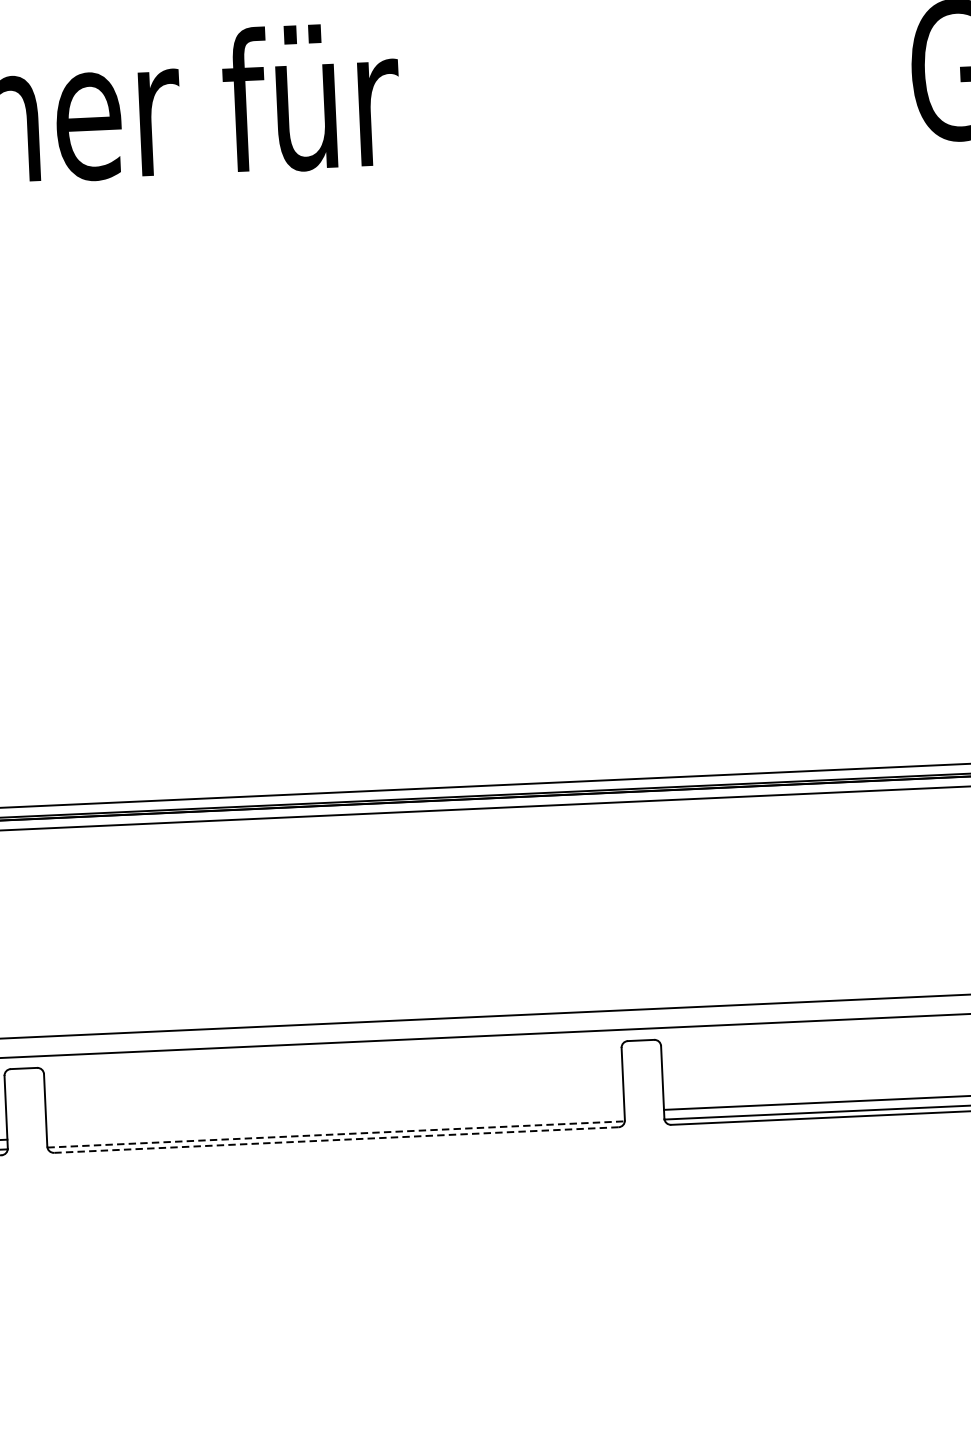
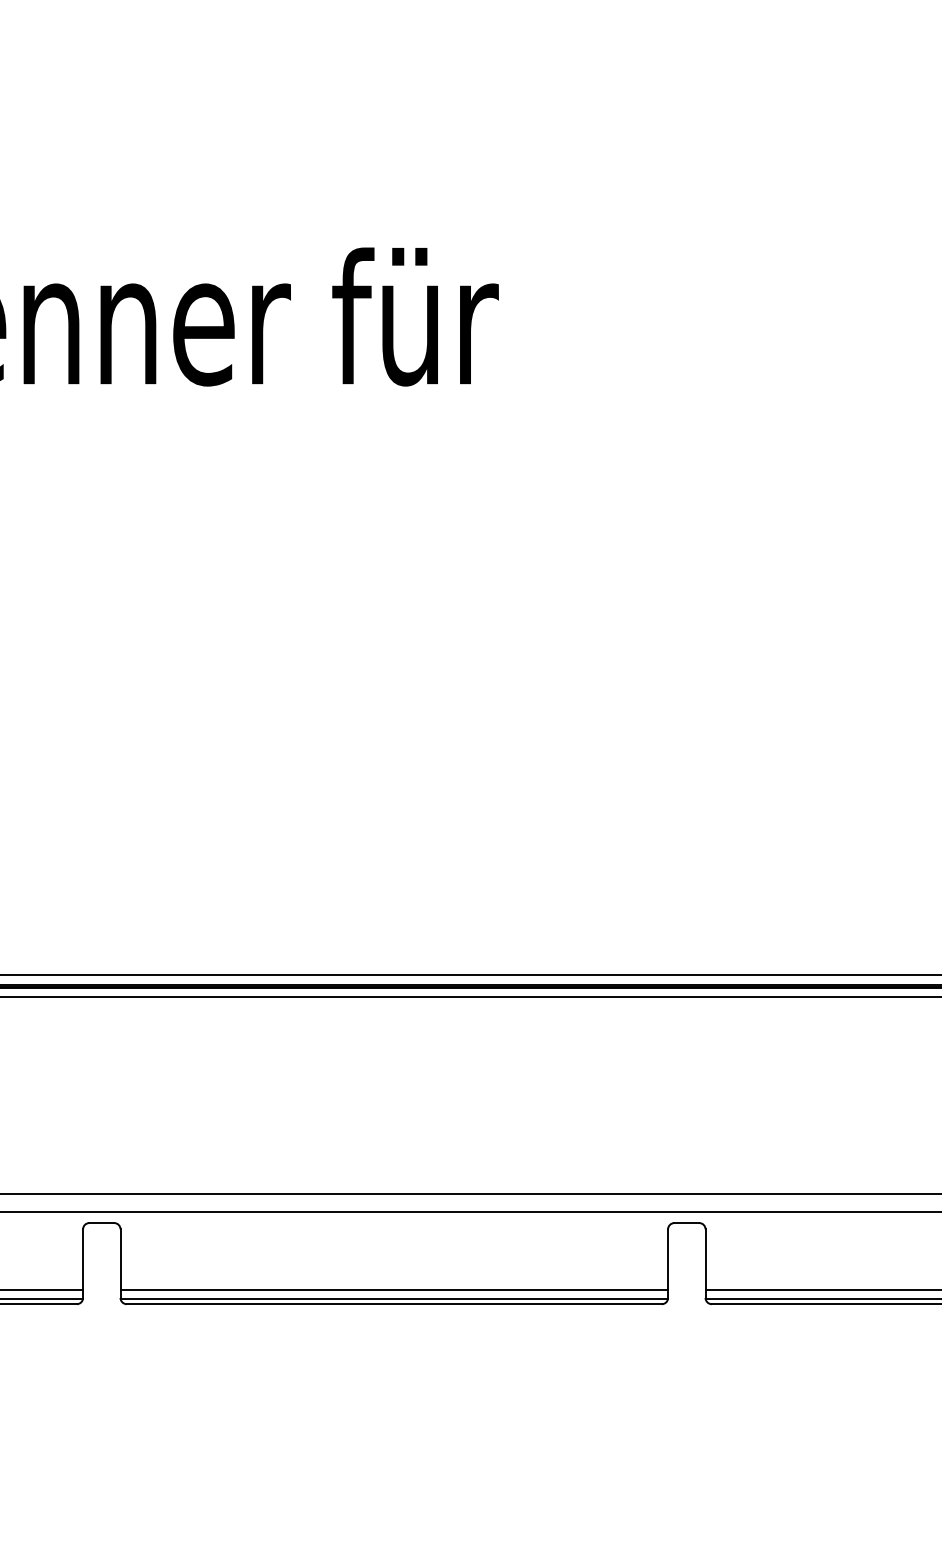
line: (335, 1124) -> (394, 1289), added
line: (336, 1134) -> (394, 1298), dashed -> solid
line: (336, 1140) -> (394, 1304), dashed -> solid

